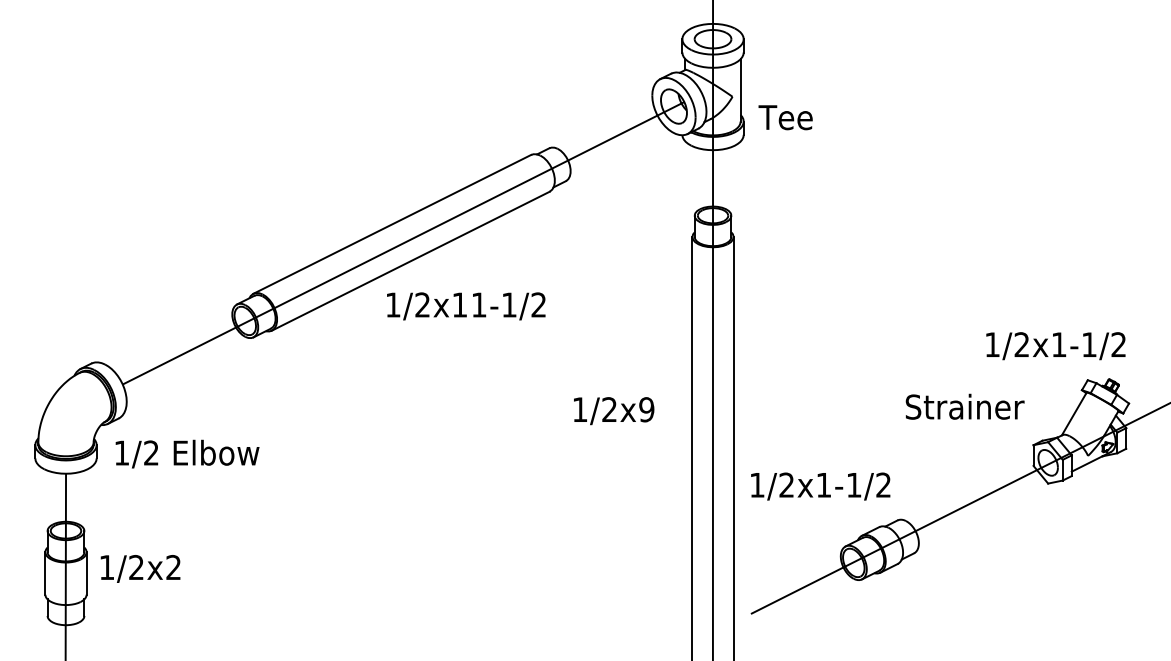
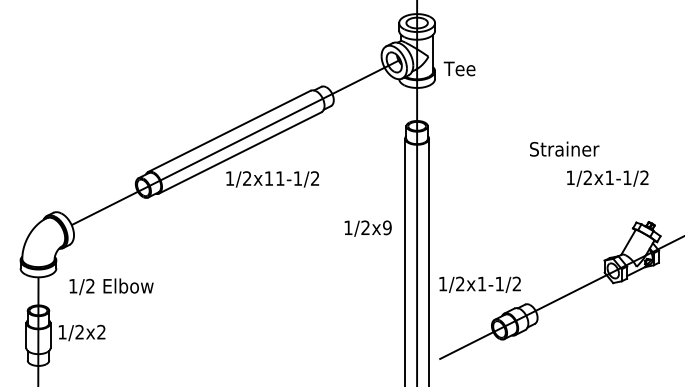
text: (1055, 345) -> (607, 178), moved
text: (964, 405) -> (564, 148), moved
text: (612, 410) -> (367, 228), moved
text: (187, 453) -> (111, 286), moved

